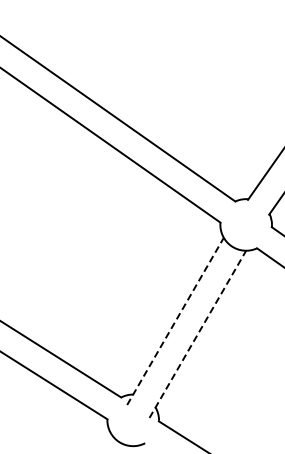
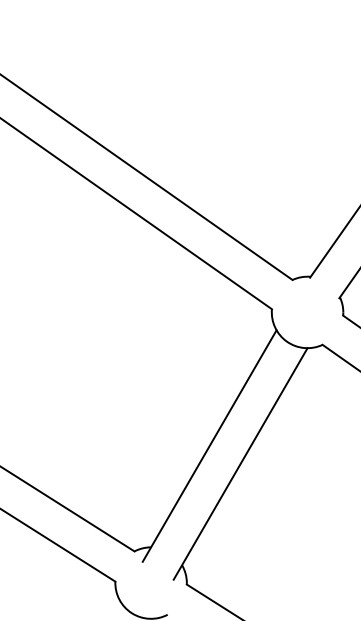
line: (175, 321) -> (209, 446), dashed -> solid
line: (197, 334) -> (240, 464), dashed -> solid

